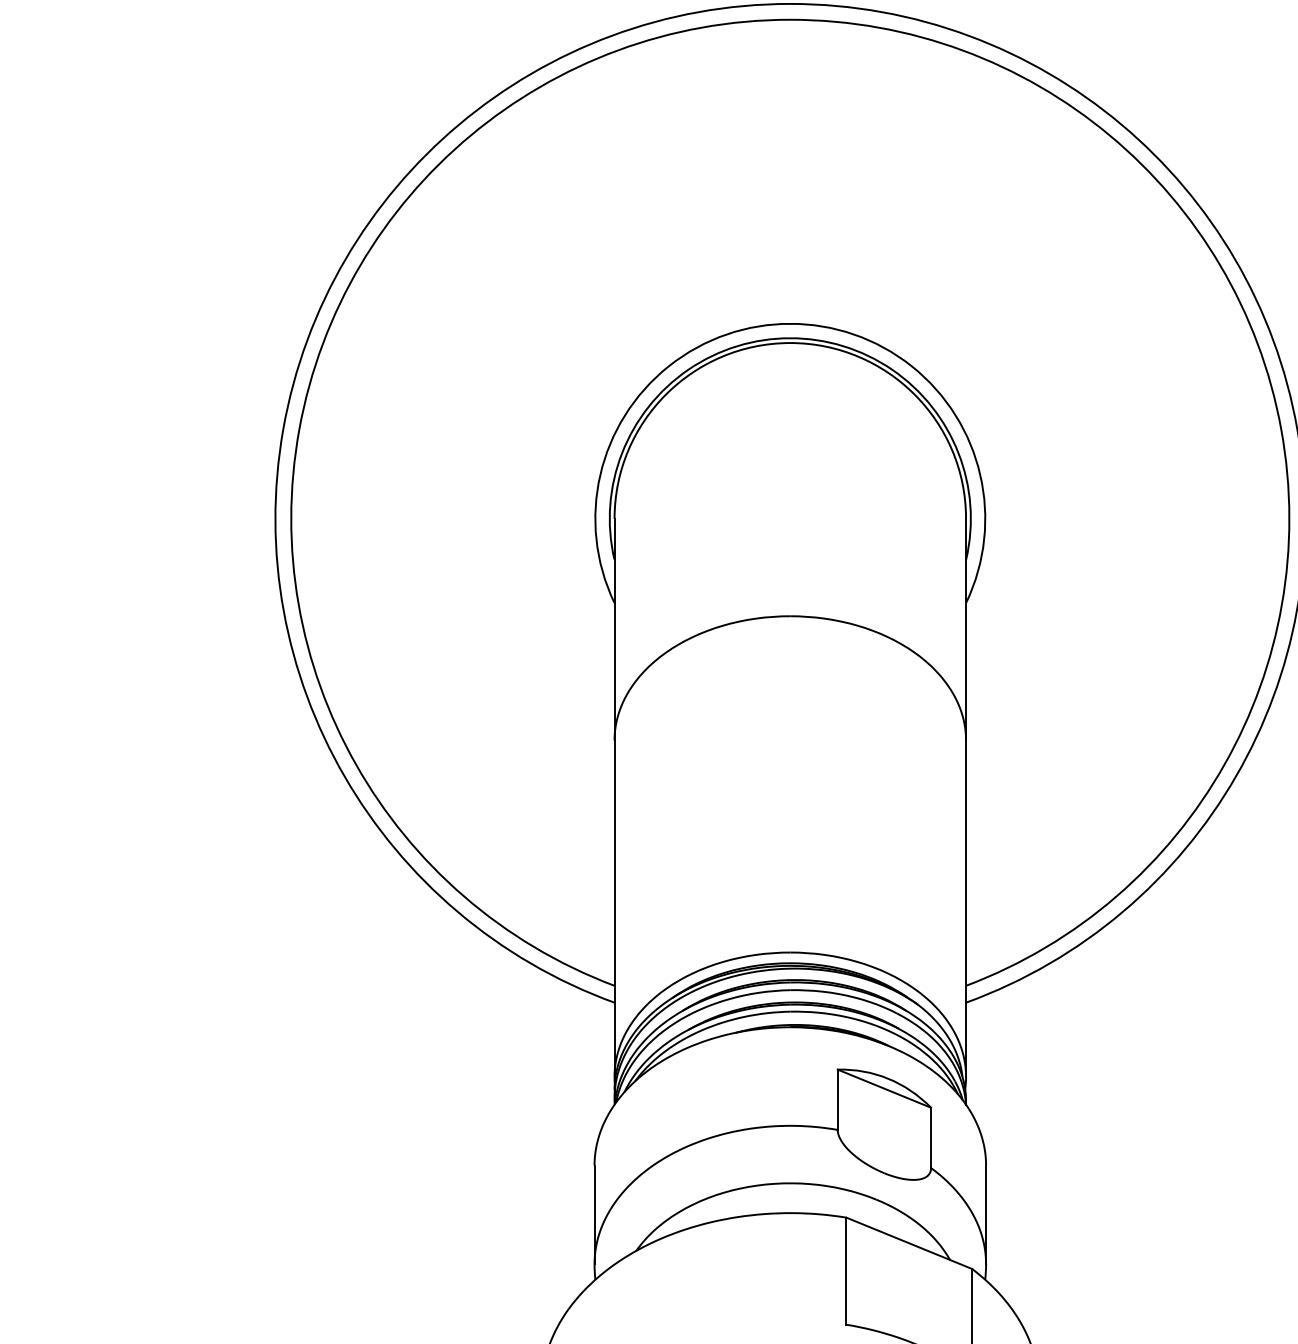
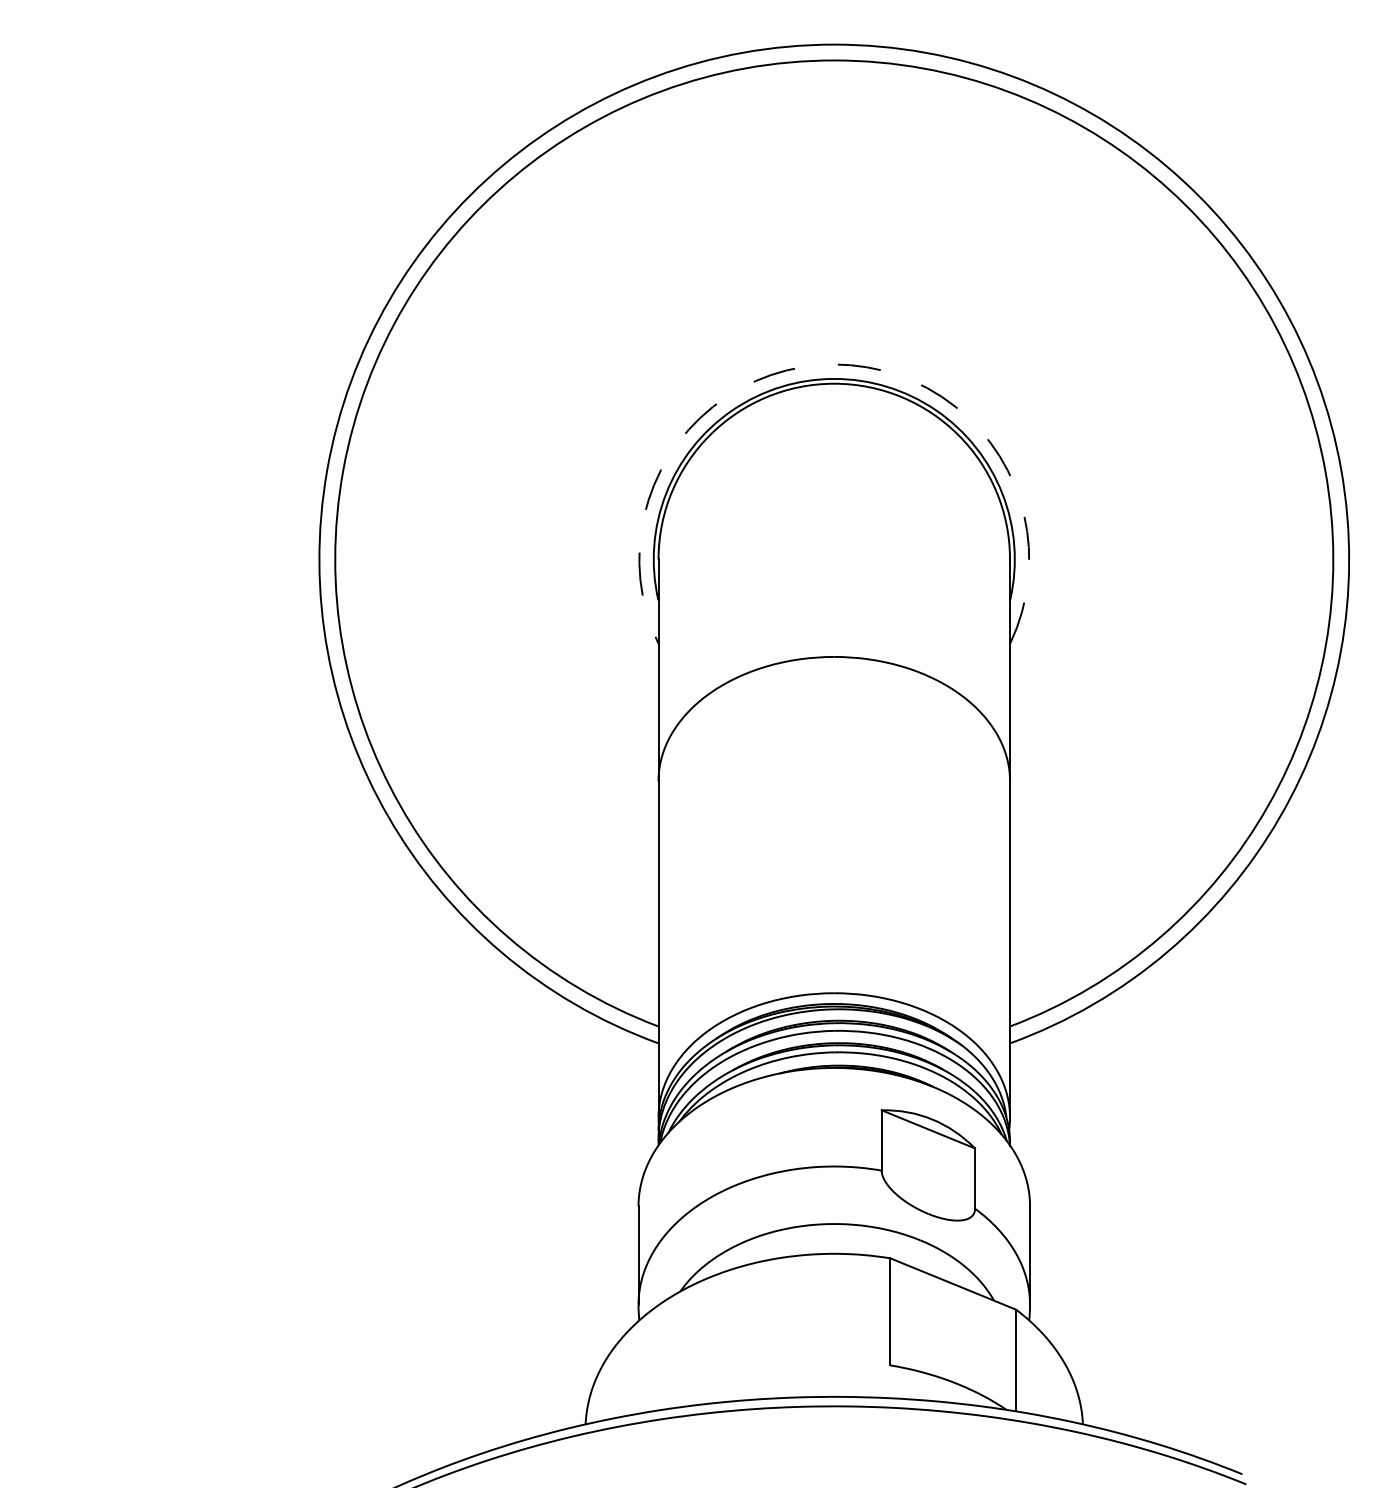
arc: (790, 323) -> (834, 364), solid -> dashed

